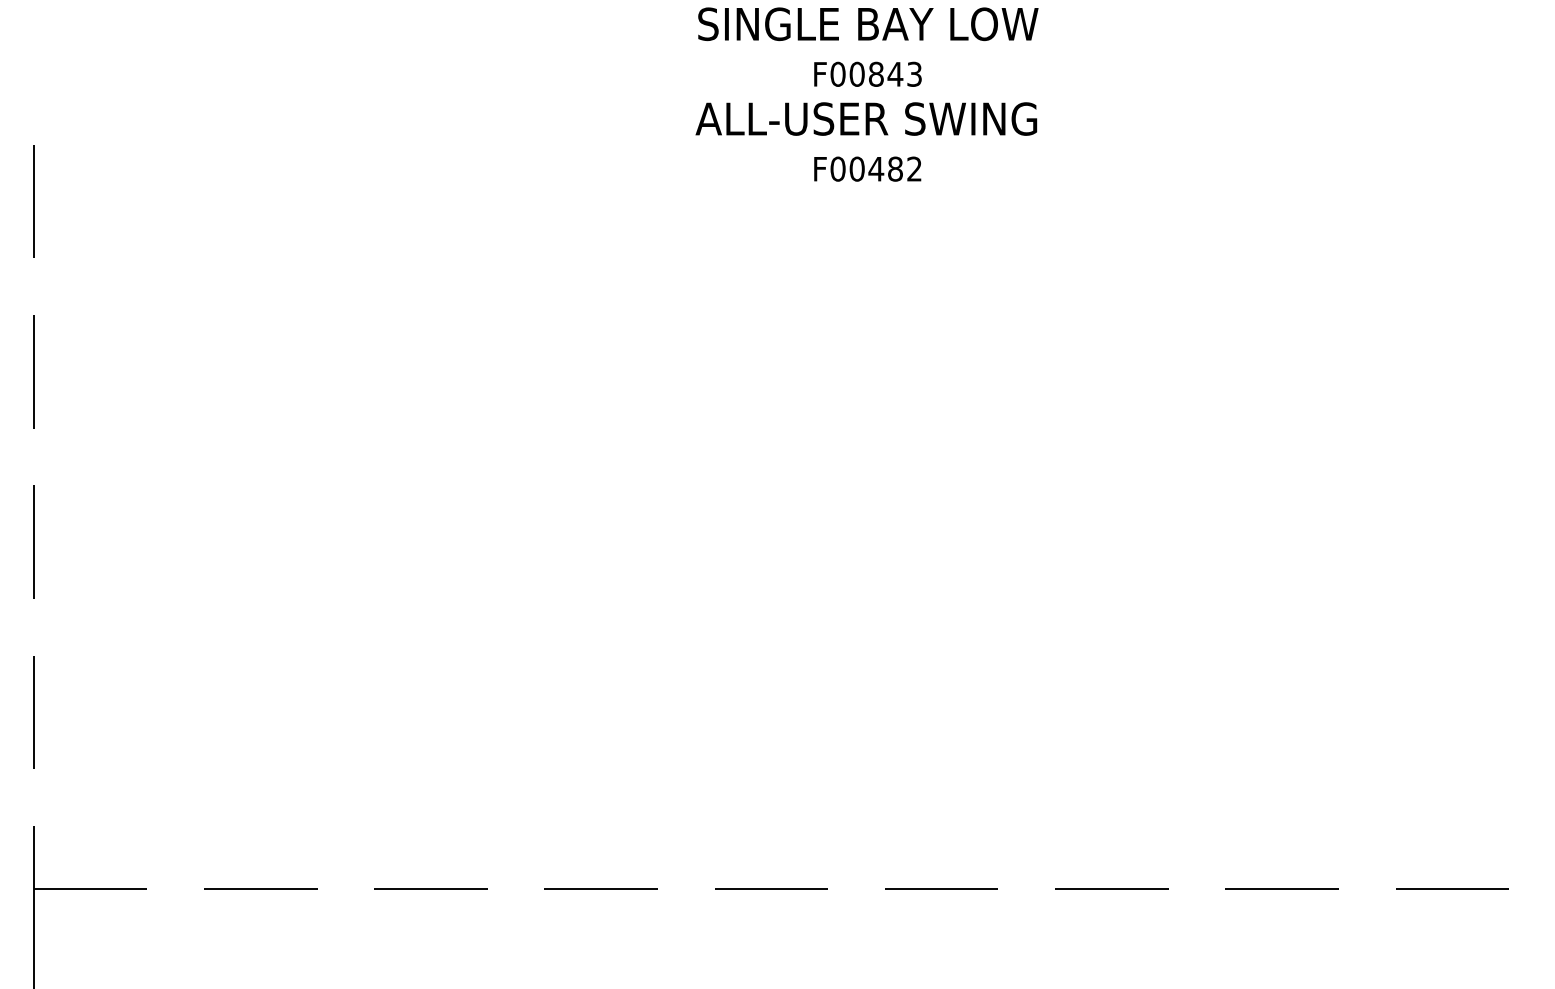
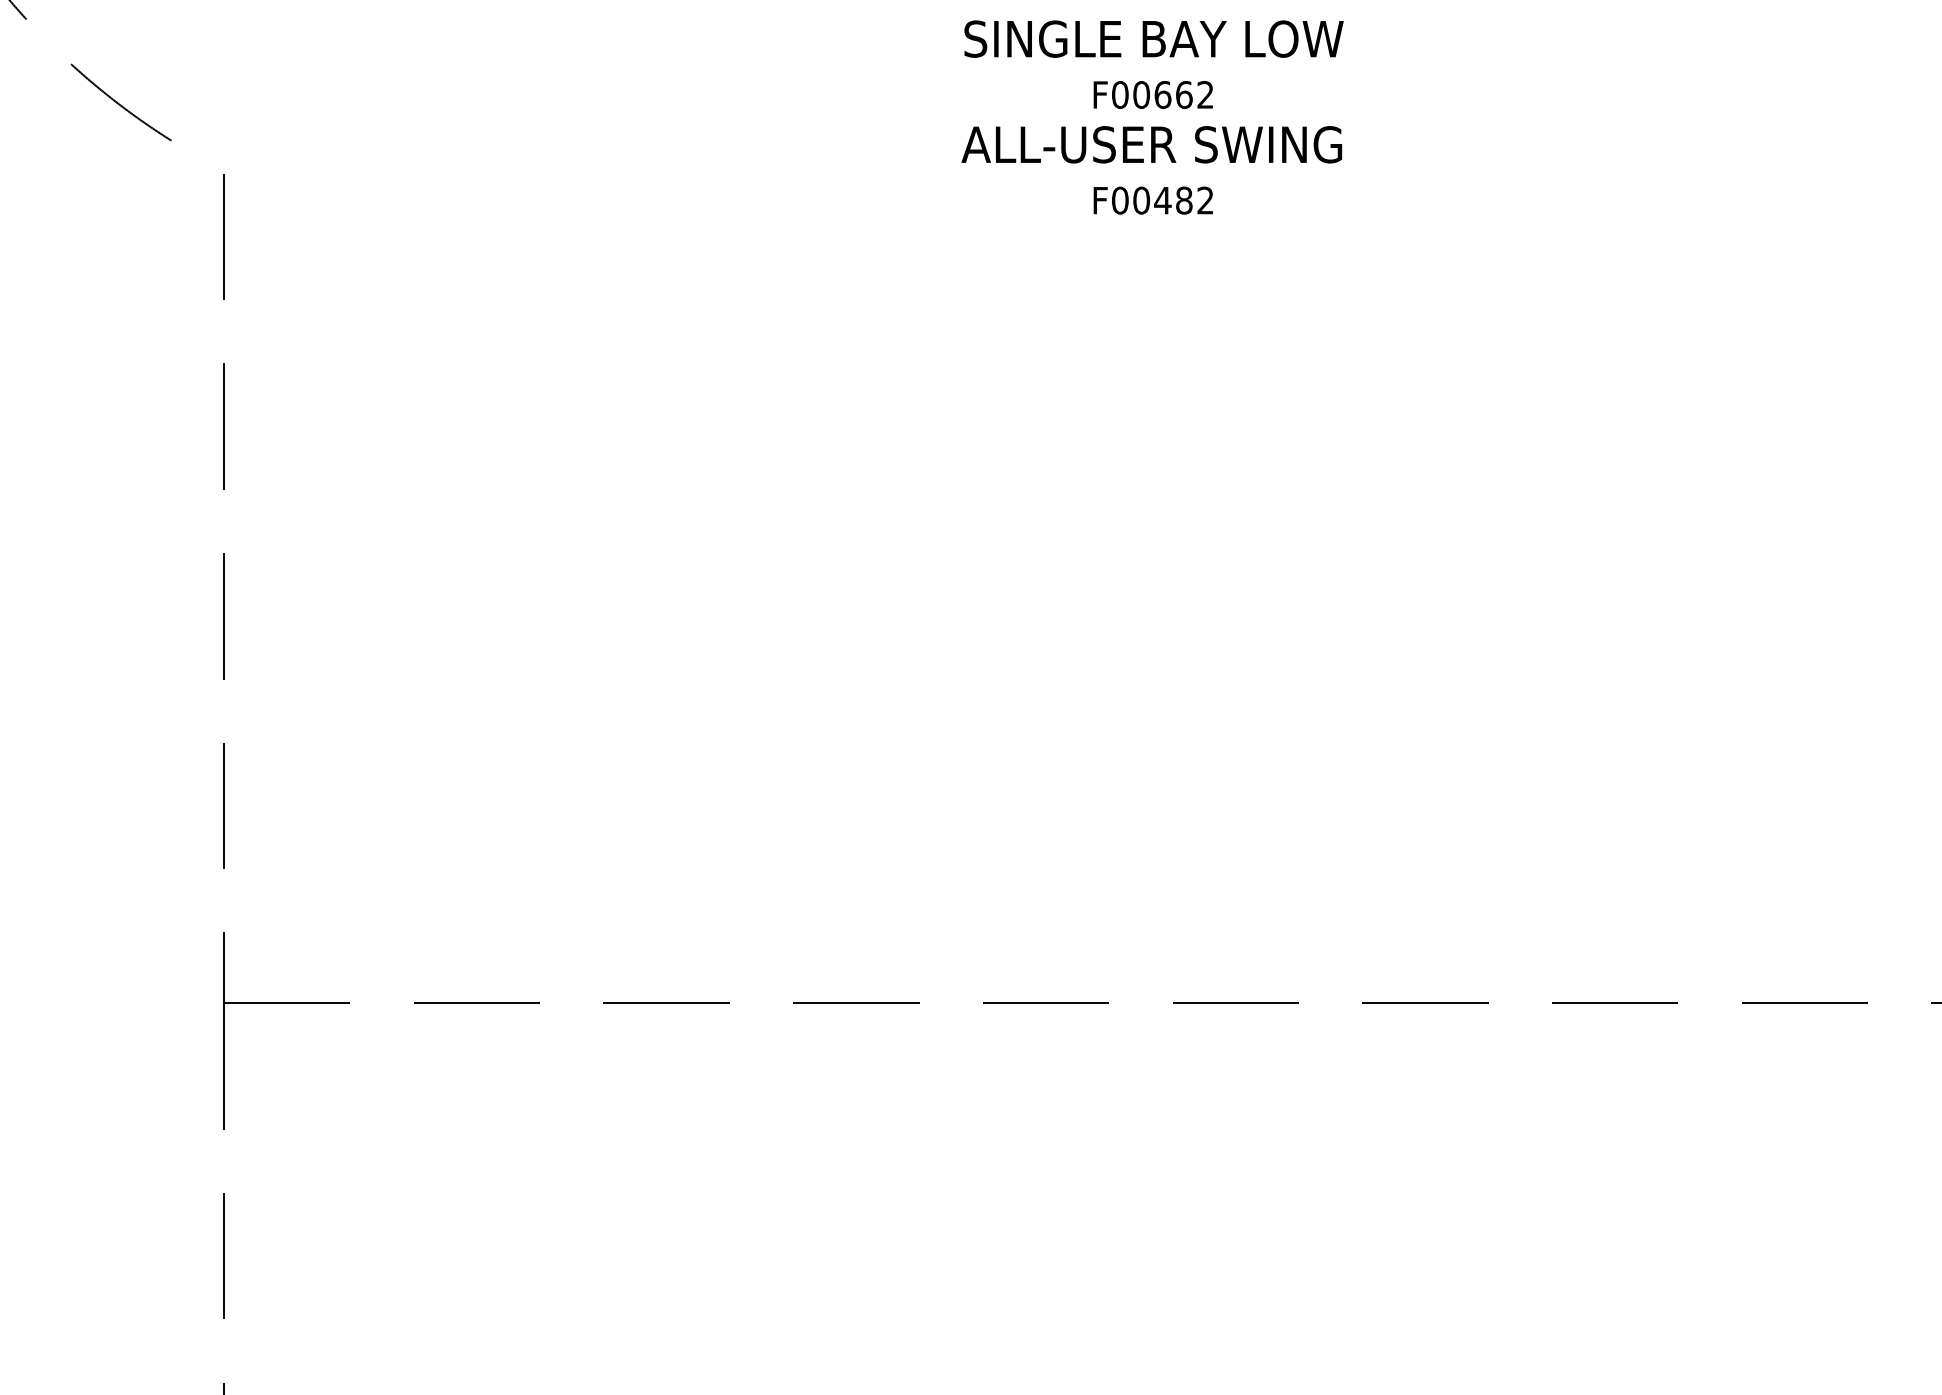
text: (894, 73) -> (1183, 94), F00843 -> F00662

